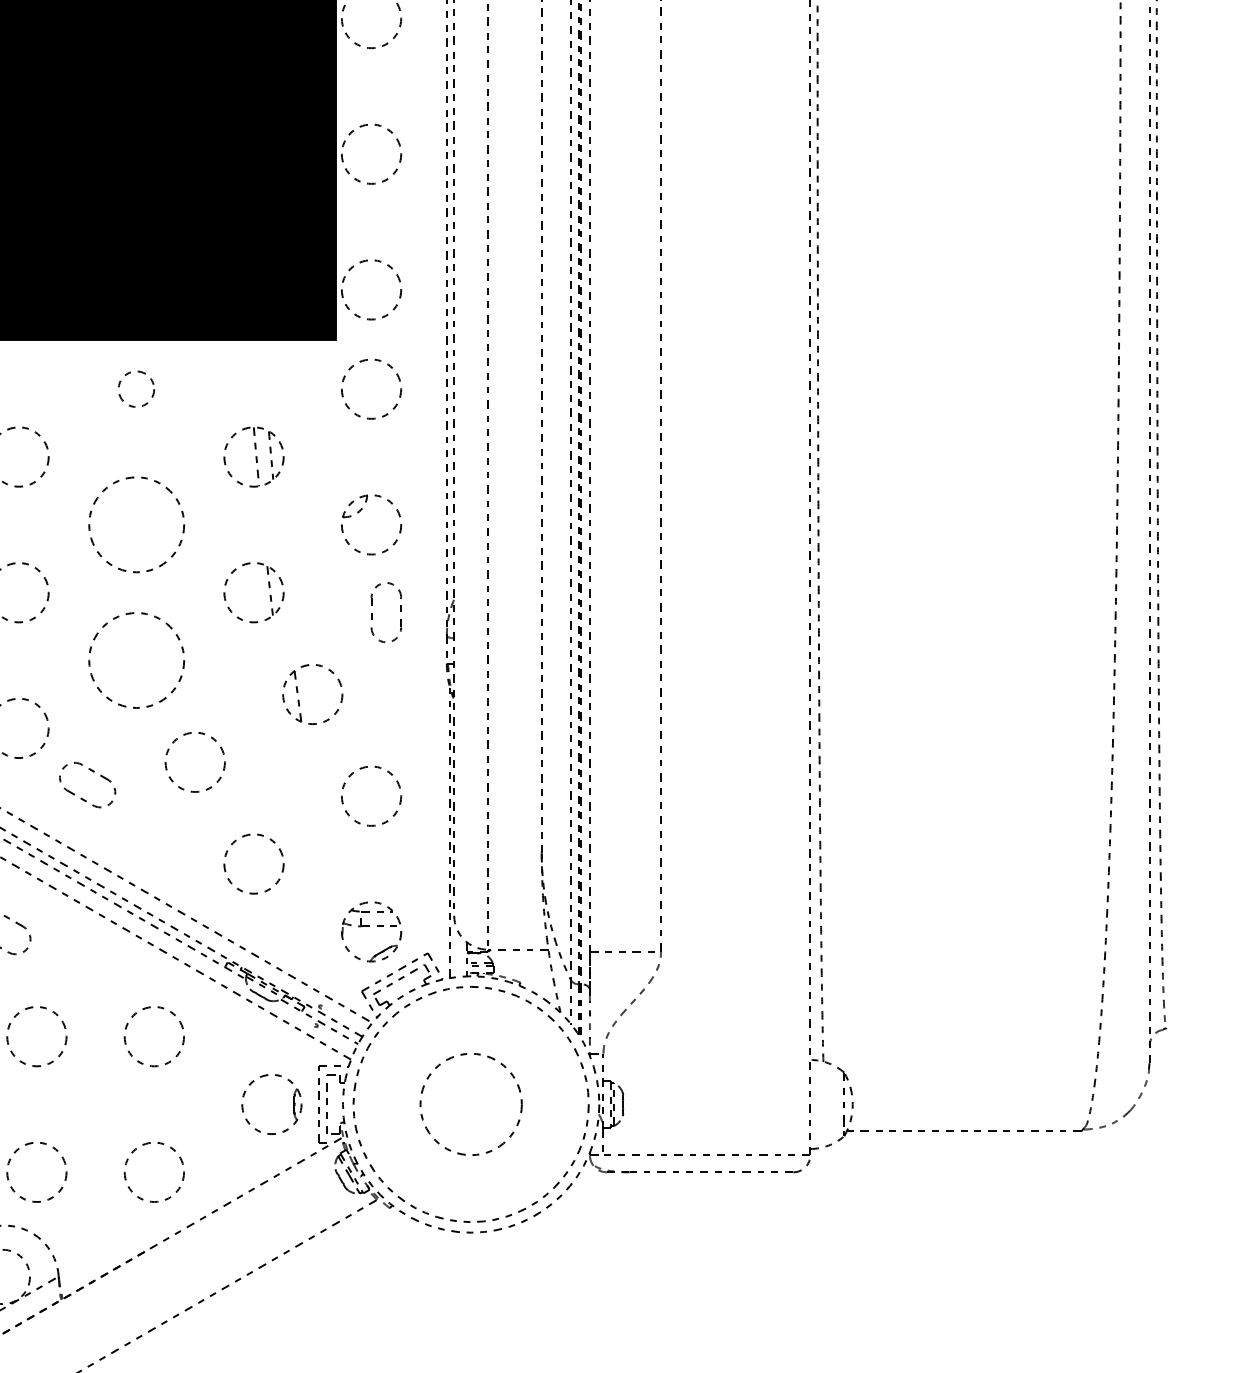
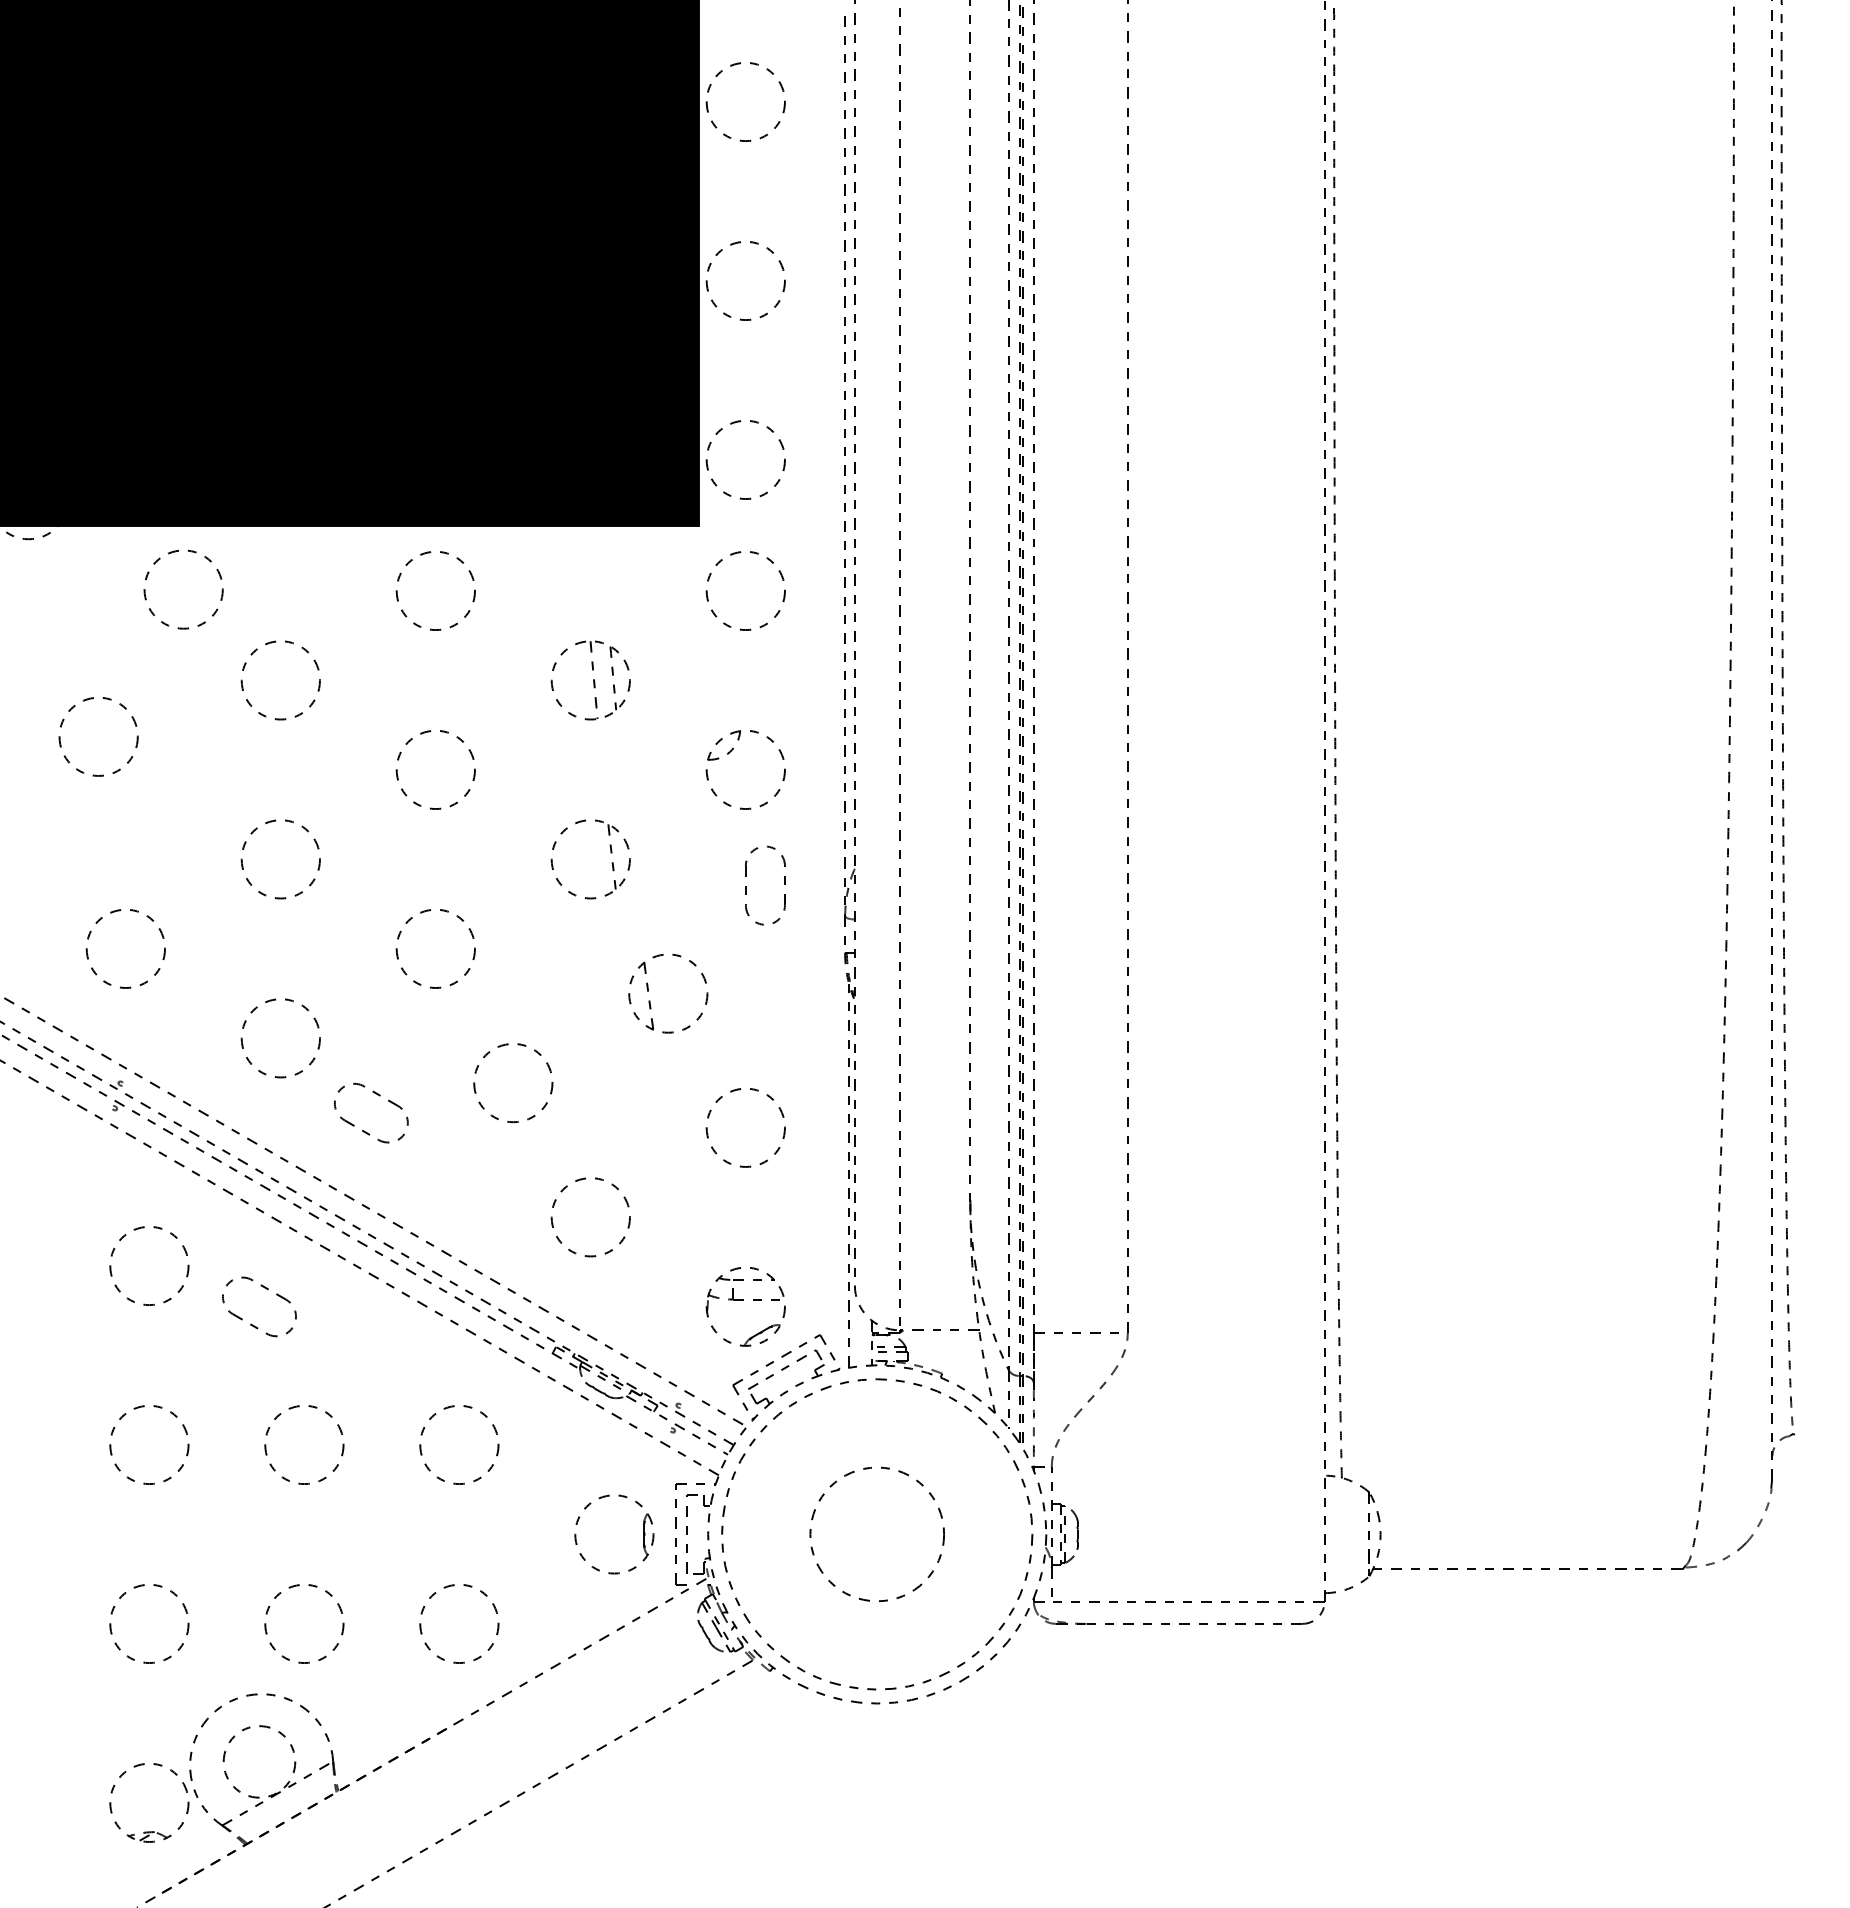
circle: (136, 388) -> (435, 590), size x1.67
circle: (136, 524) -> (435, 769), size x0.62
circle: (136, 660) -> (435, 948), size x0.62

